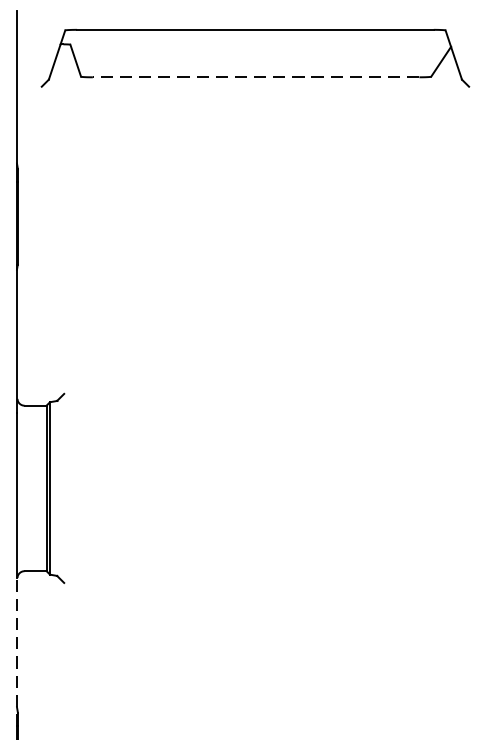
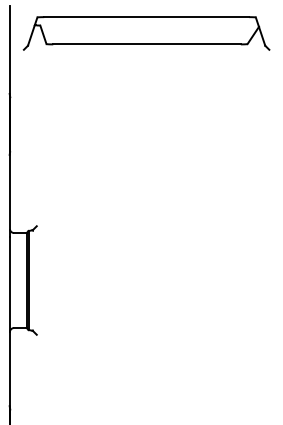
line: (256, 77) -> (147, 44), dashed -> solid
line: (16, 652) -> (9, 374), dashed -> solid

